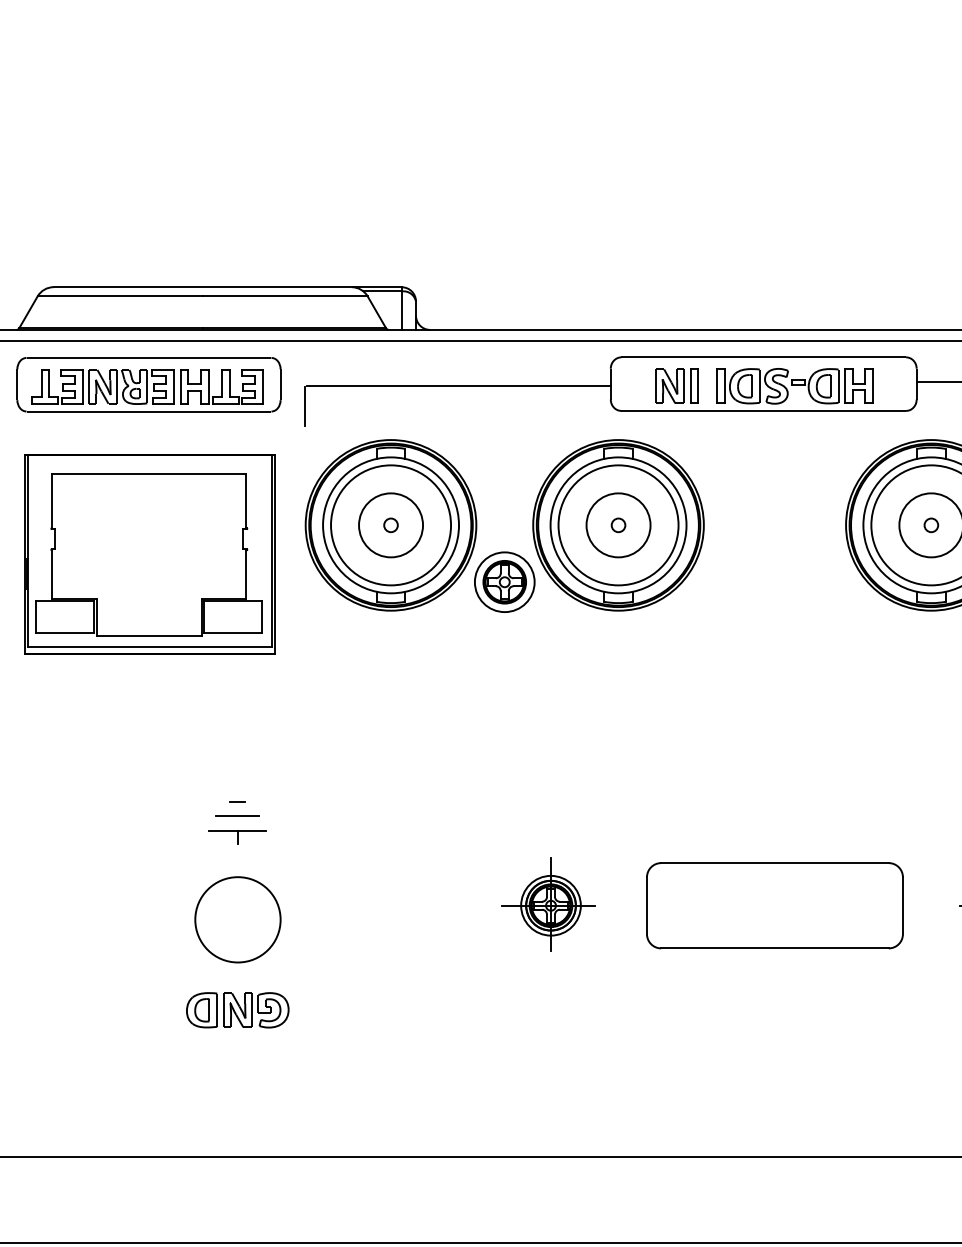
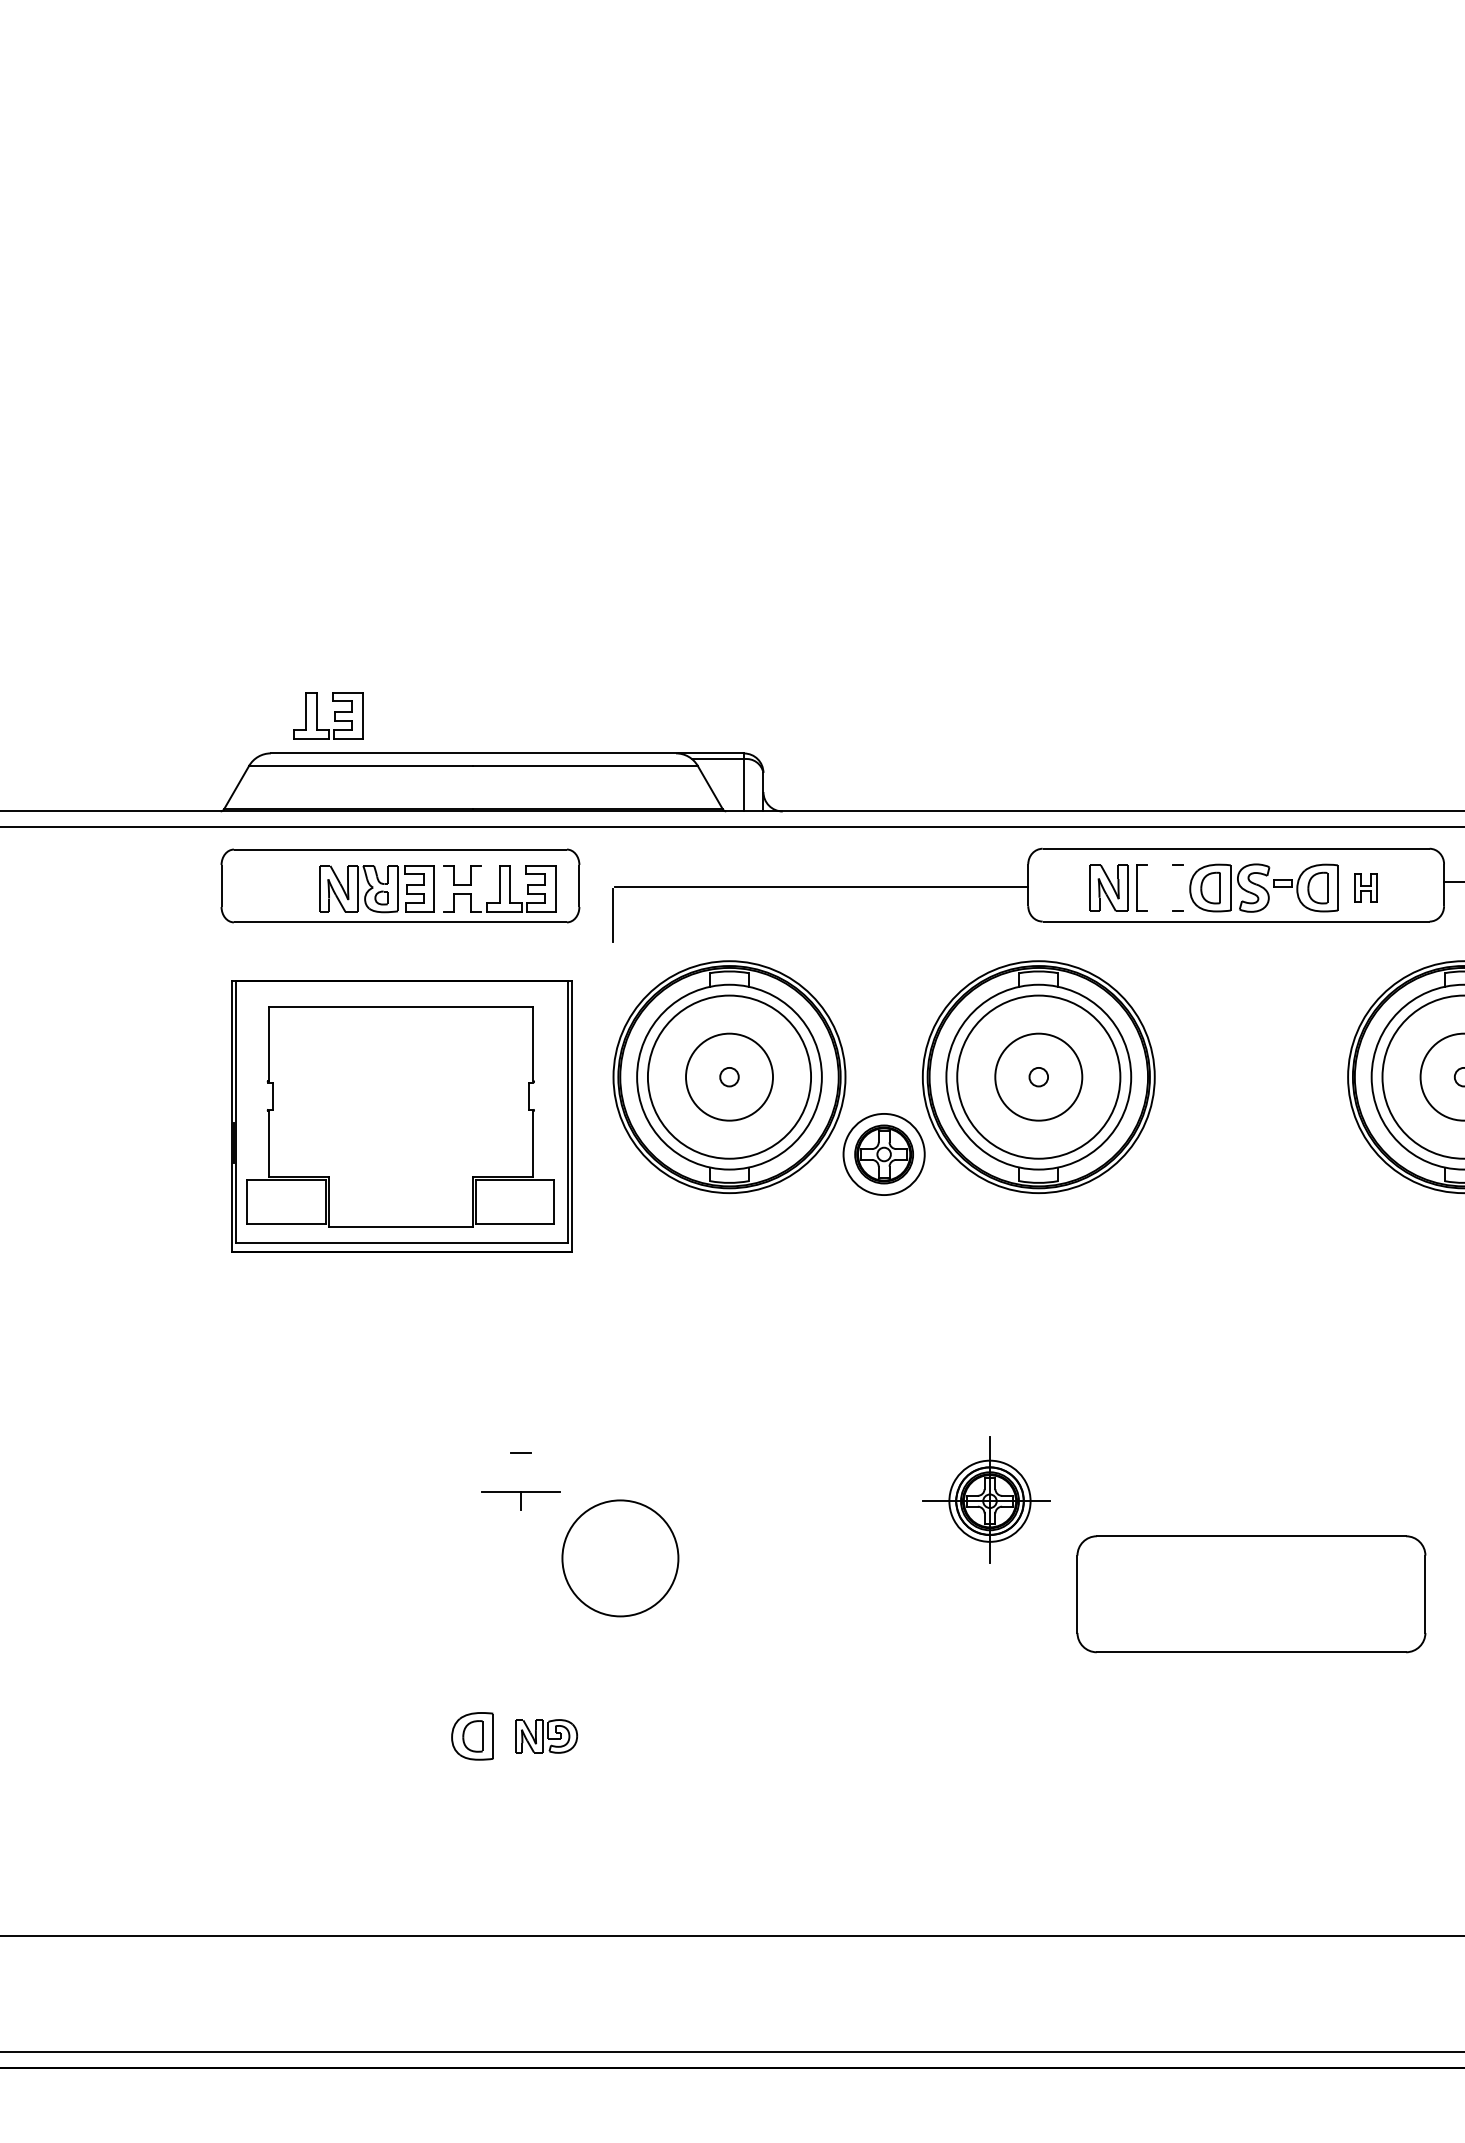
part: (858, 385) -> (1365, 887), size x0.6
part: (57, 386) -> (328, 715), moved
line: (180, 386) -> (443, 888), removed
line: (208, 386) -> (481, 888), removed
line: (698, 386) -> (1147, 888), removed
line: (716, 386) -> (1172, 888), removed
line: (724, 386) -> (1183, 888), removed
line: (237, 816) -> (520, 1472), removed
part: (548, 904) -> (986, 1499), moved
circle: (238, 919) -> (620, 1558), moved
part: (256, 1010) -> (546, 1736), size x0.7

